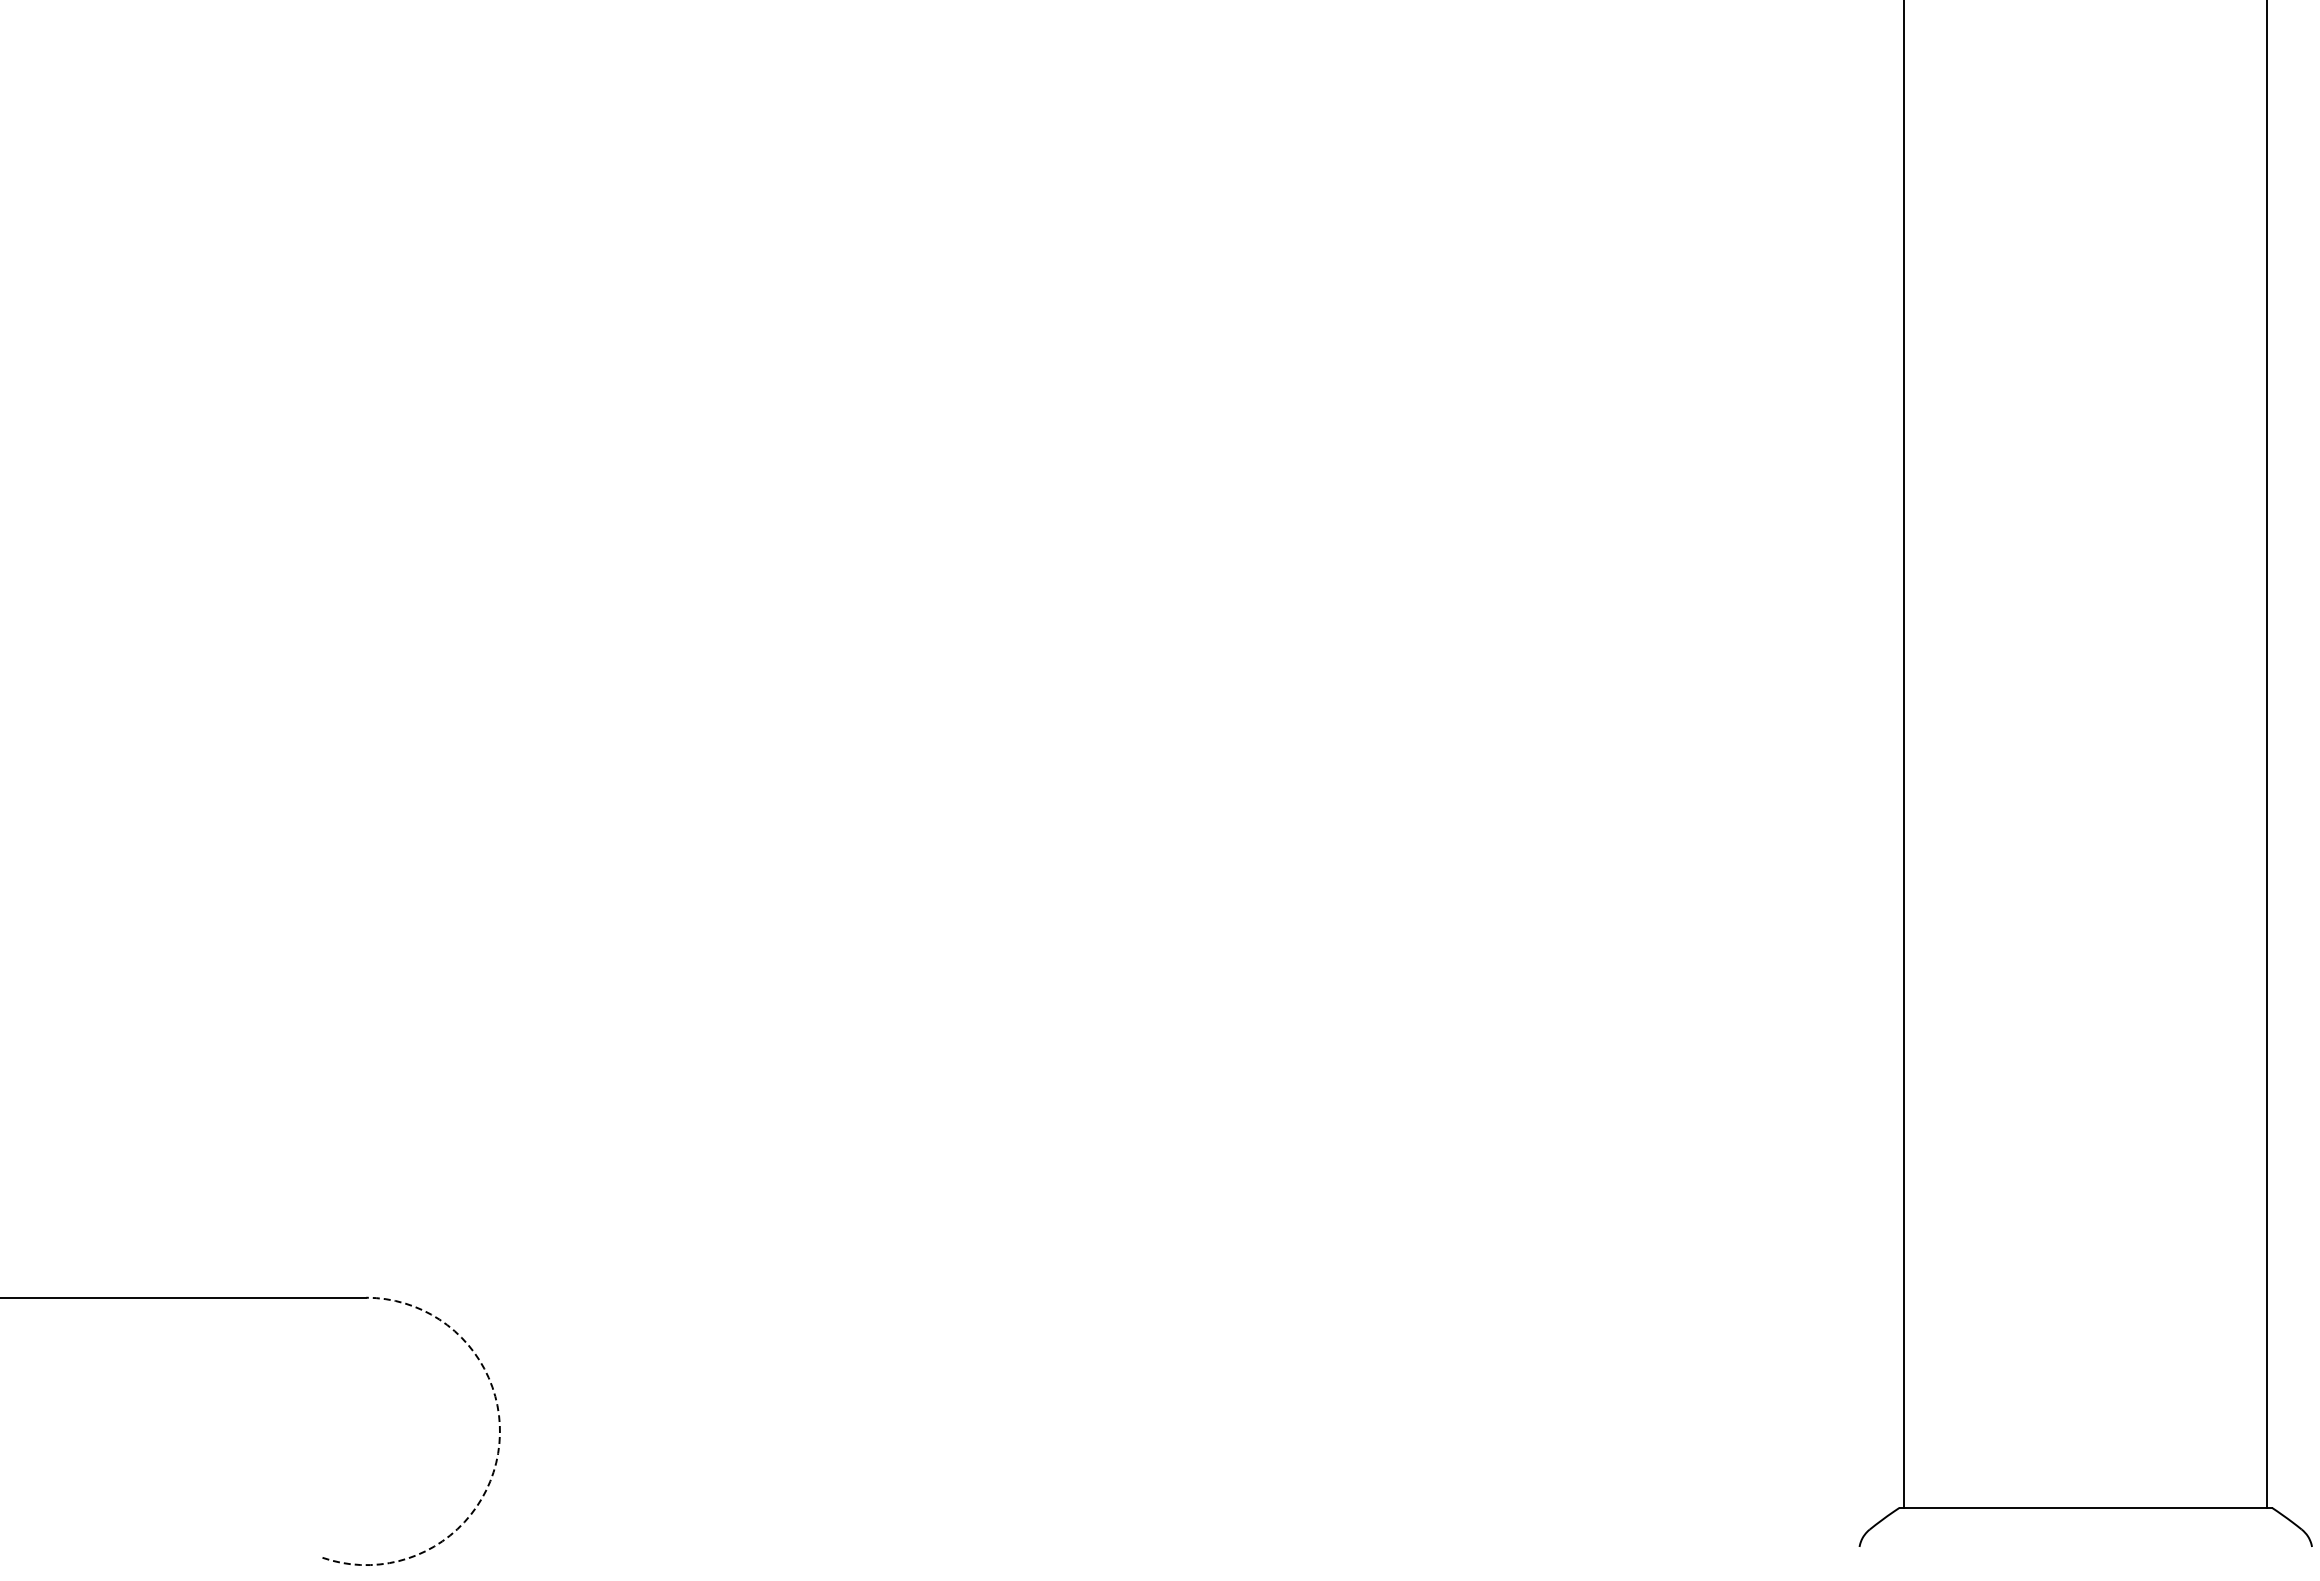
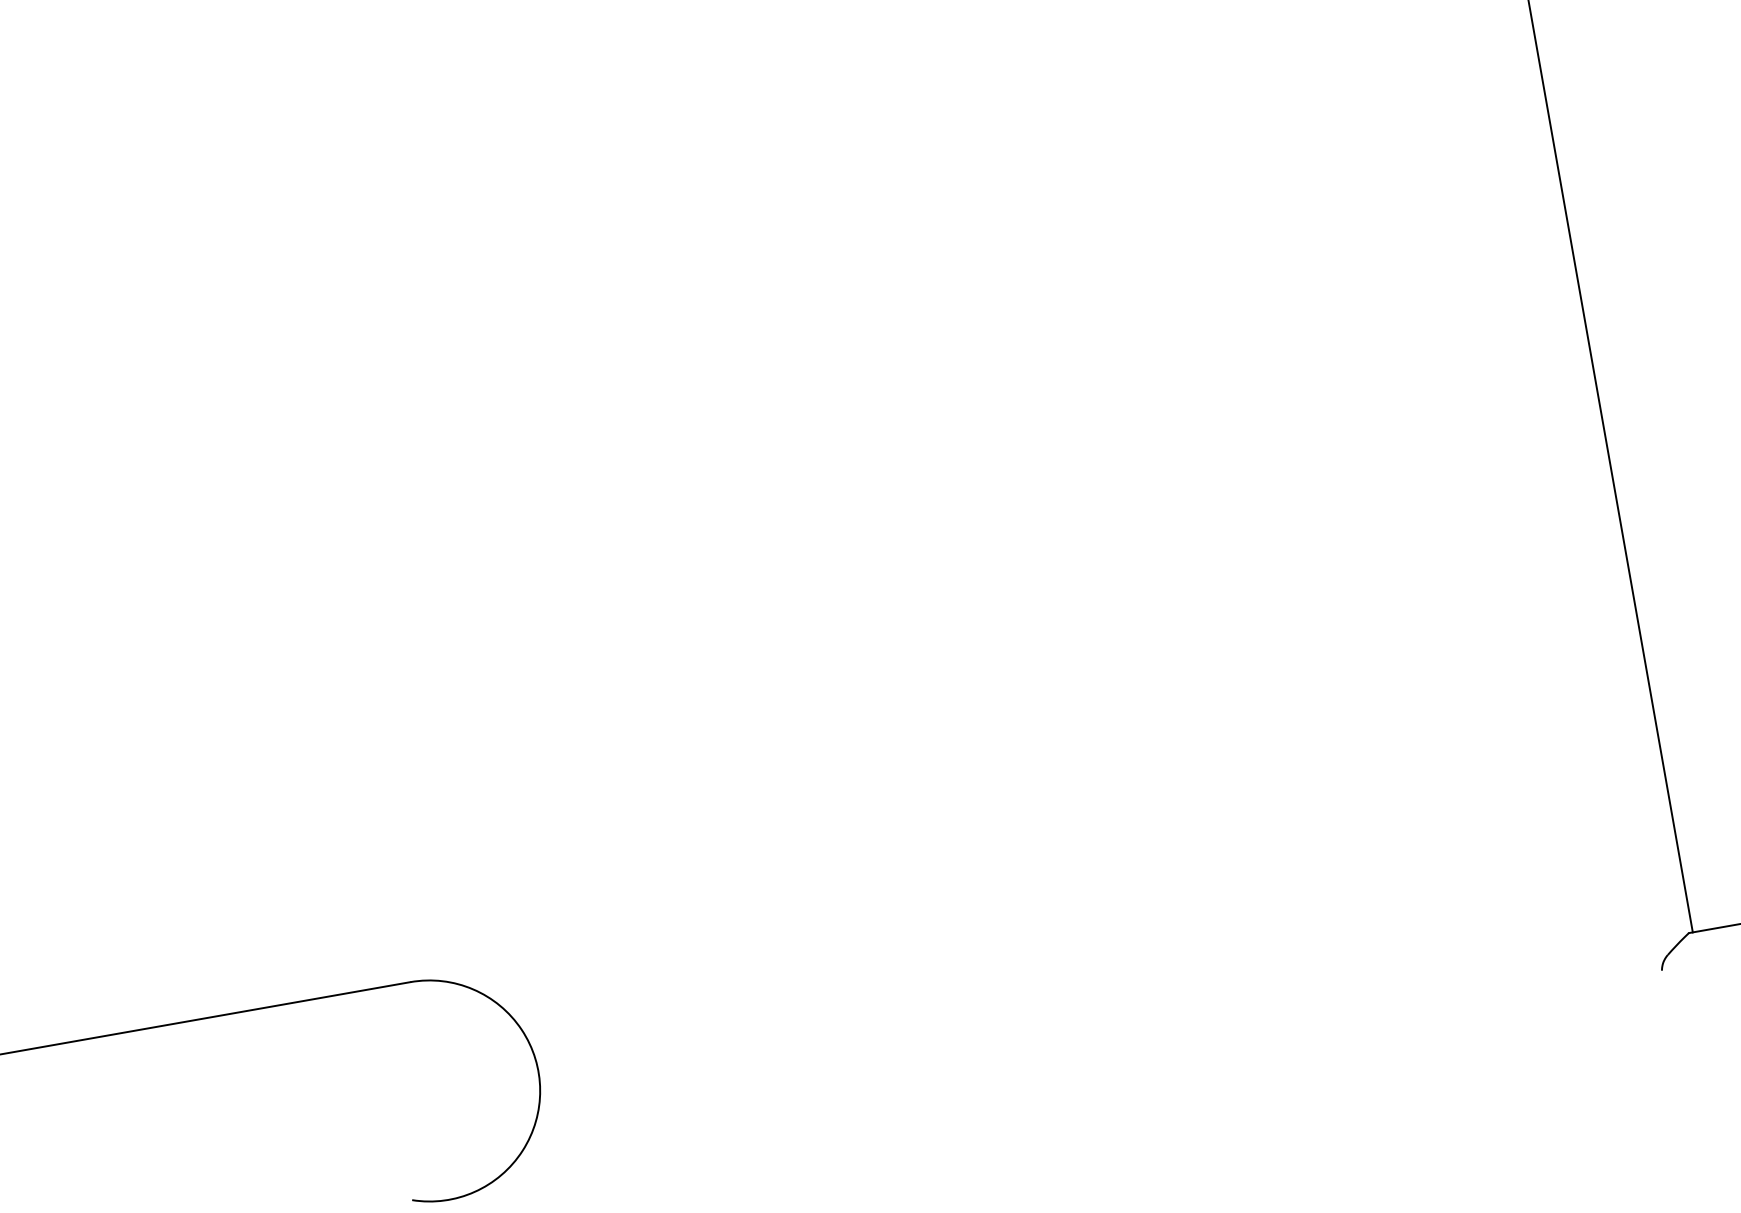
arc: (498, 1453) -> (540, 1089), dashed -> solid

